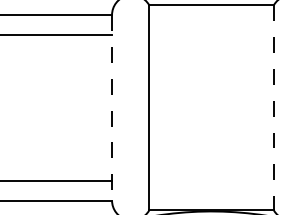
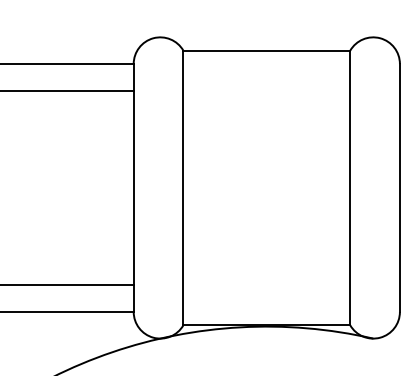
line: (111, 108) -> (133, 188), dashed -> solid
line: (274, 108) -> (350, 188), dashed -> solid

